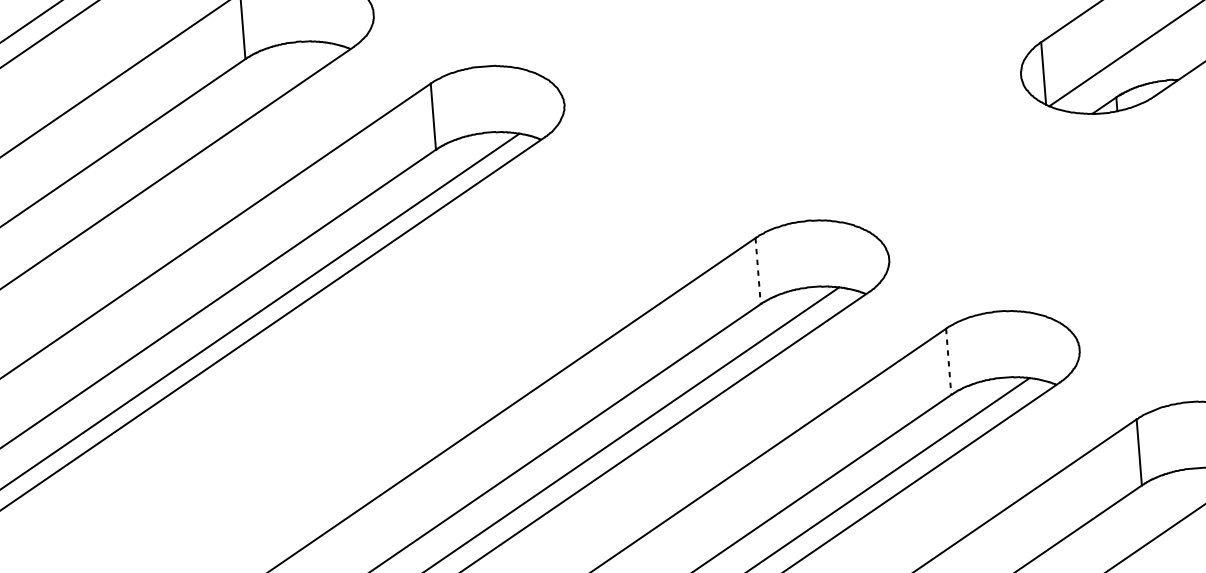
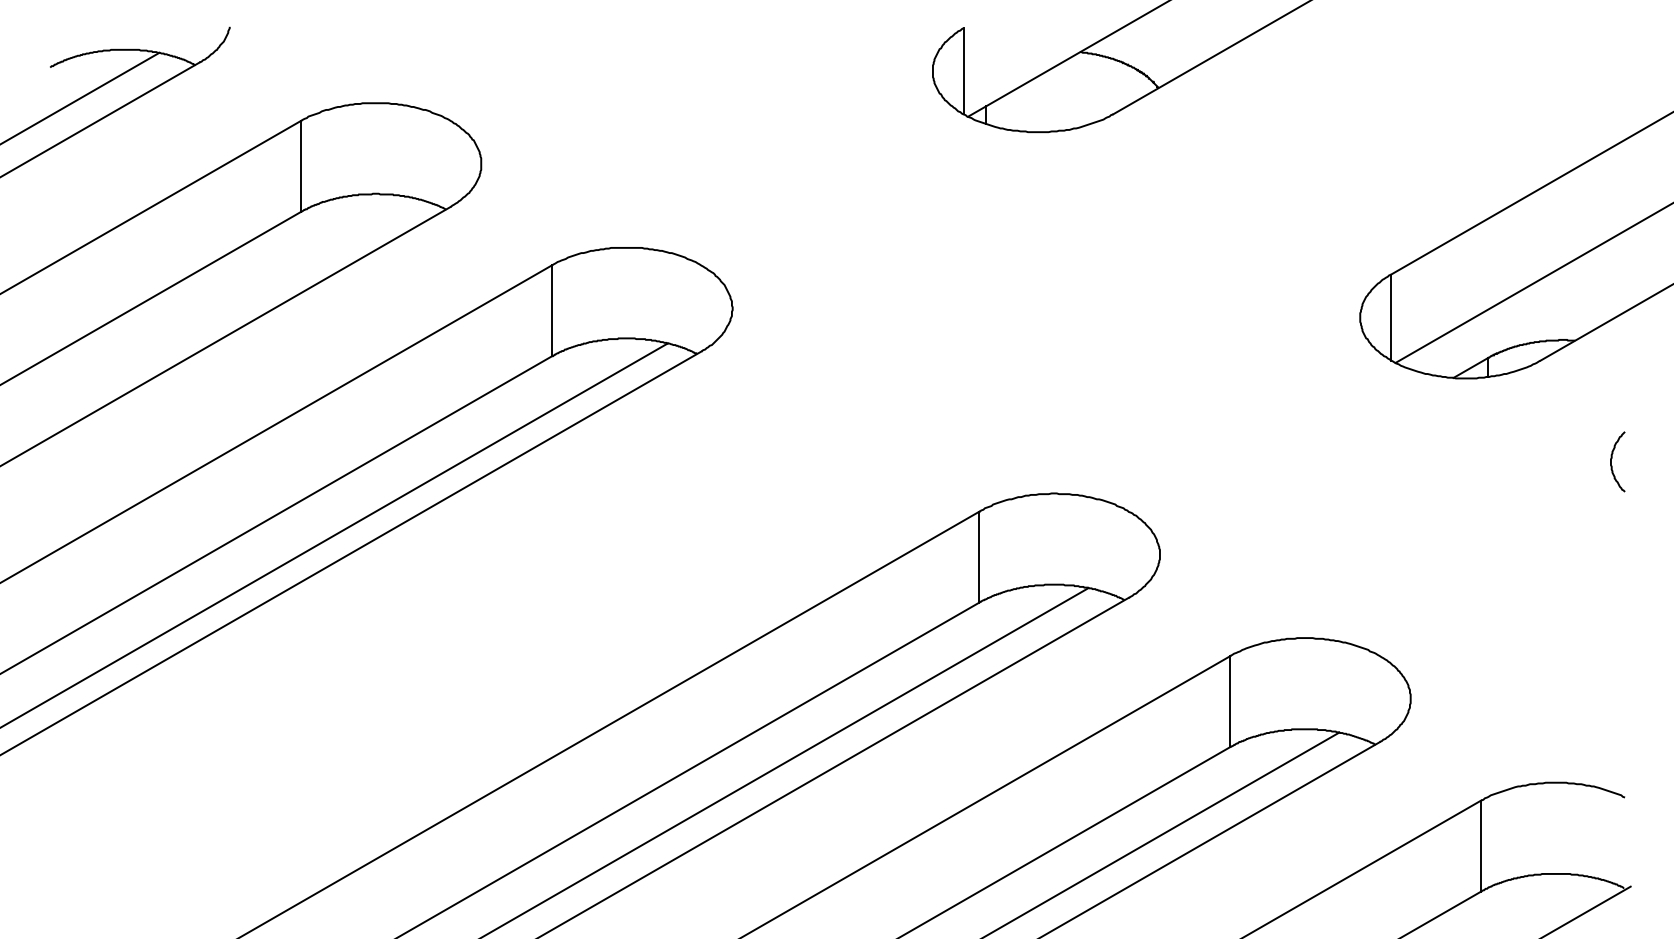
line: (758, 271) -> (979, 557), dashed -> solid
line: (948, 362) -> (1230, 702), dashed -> solid

